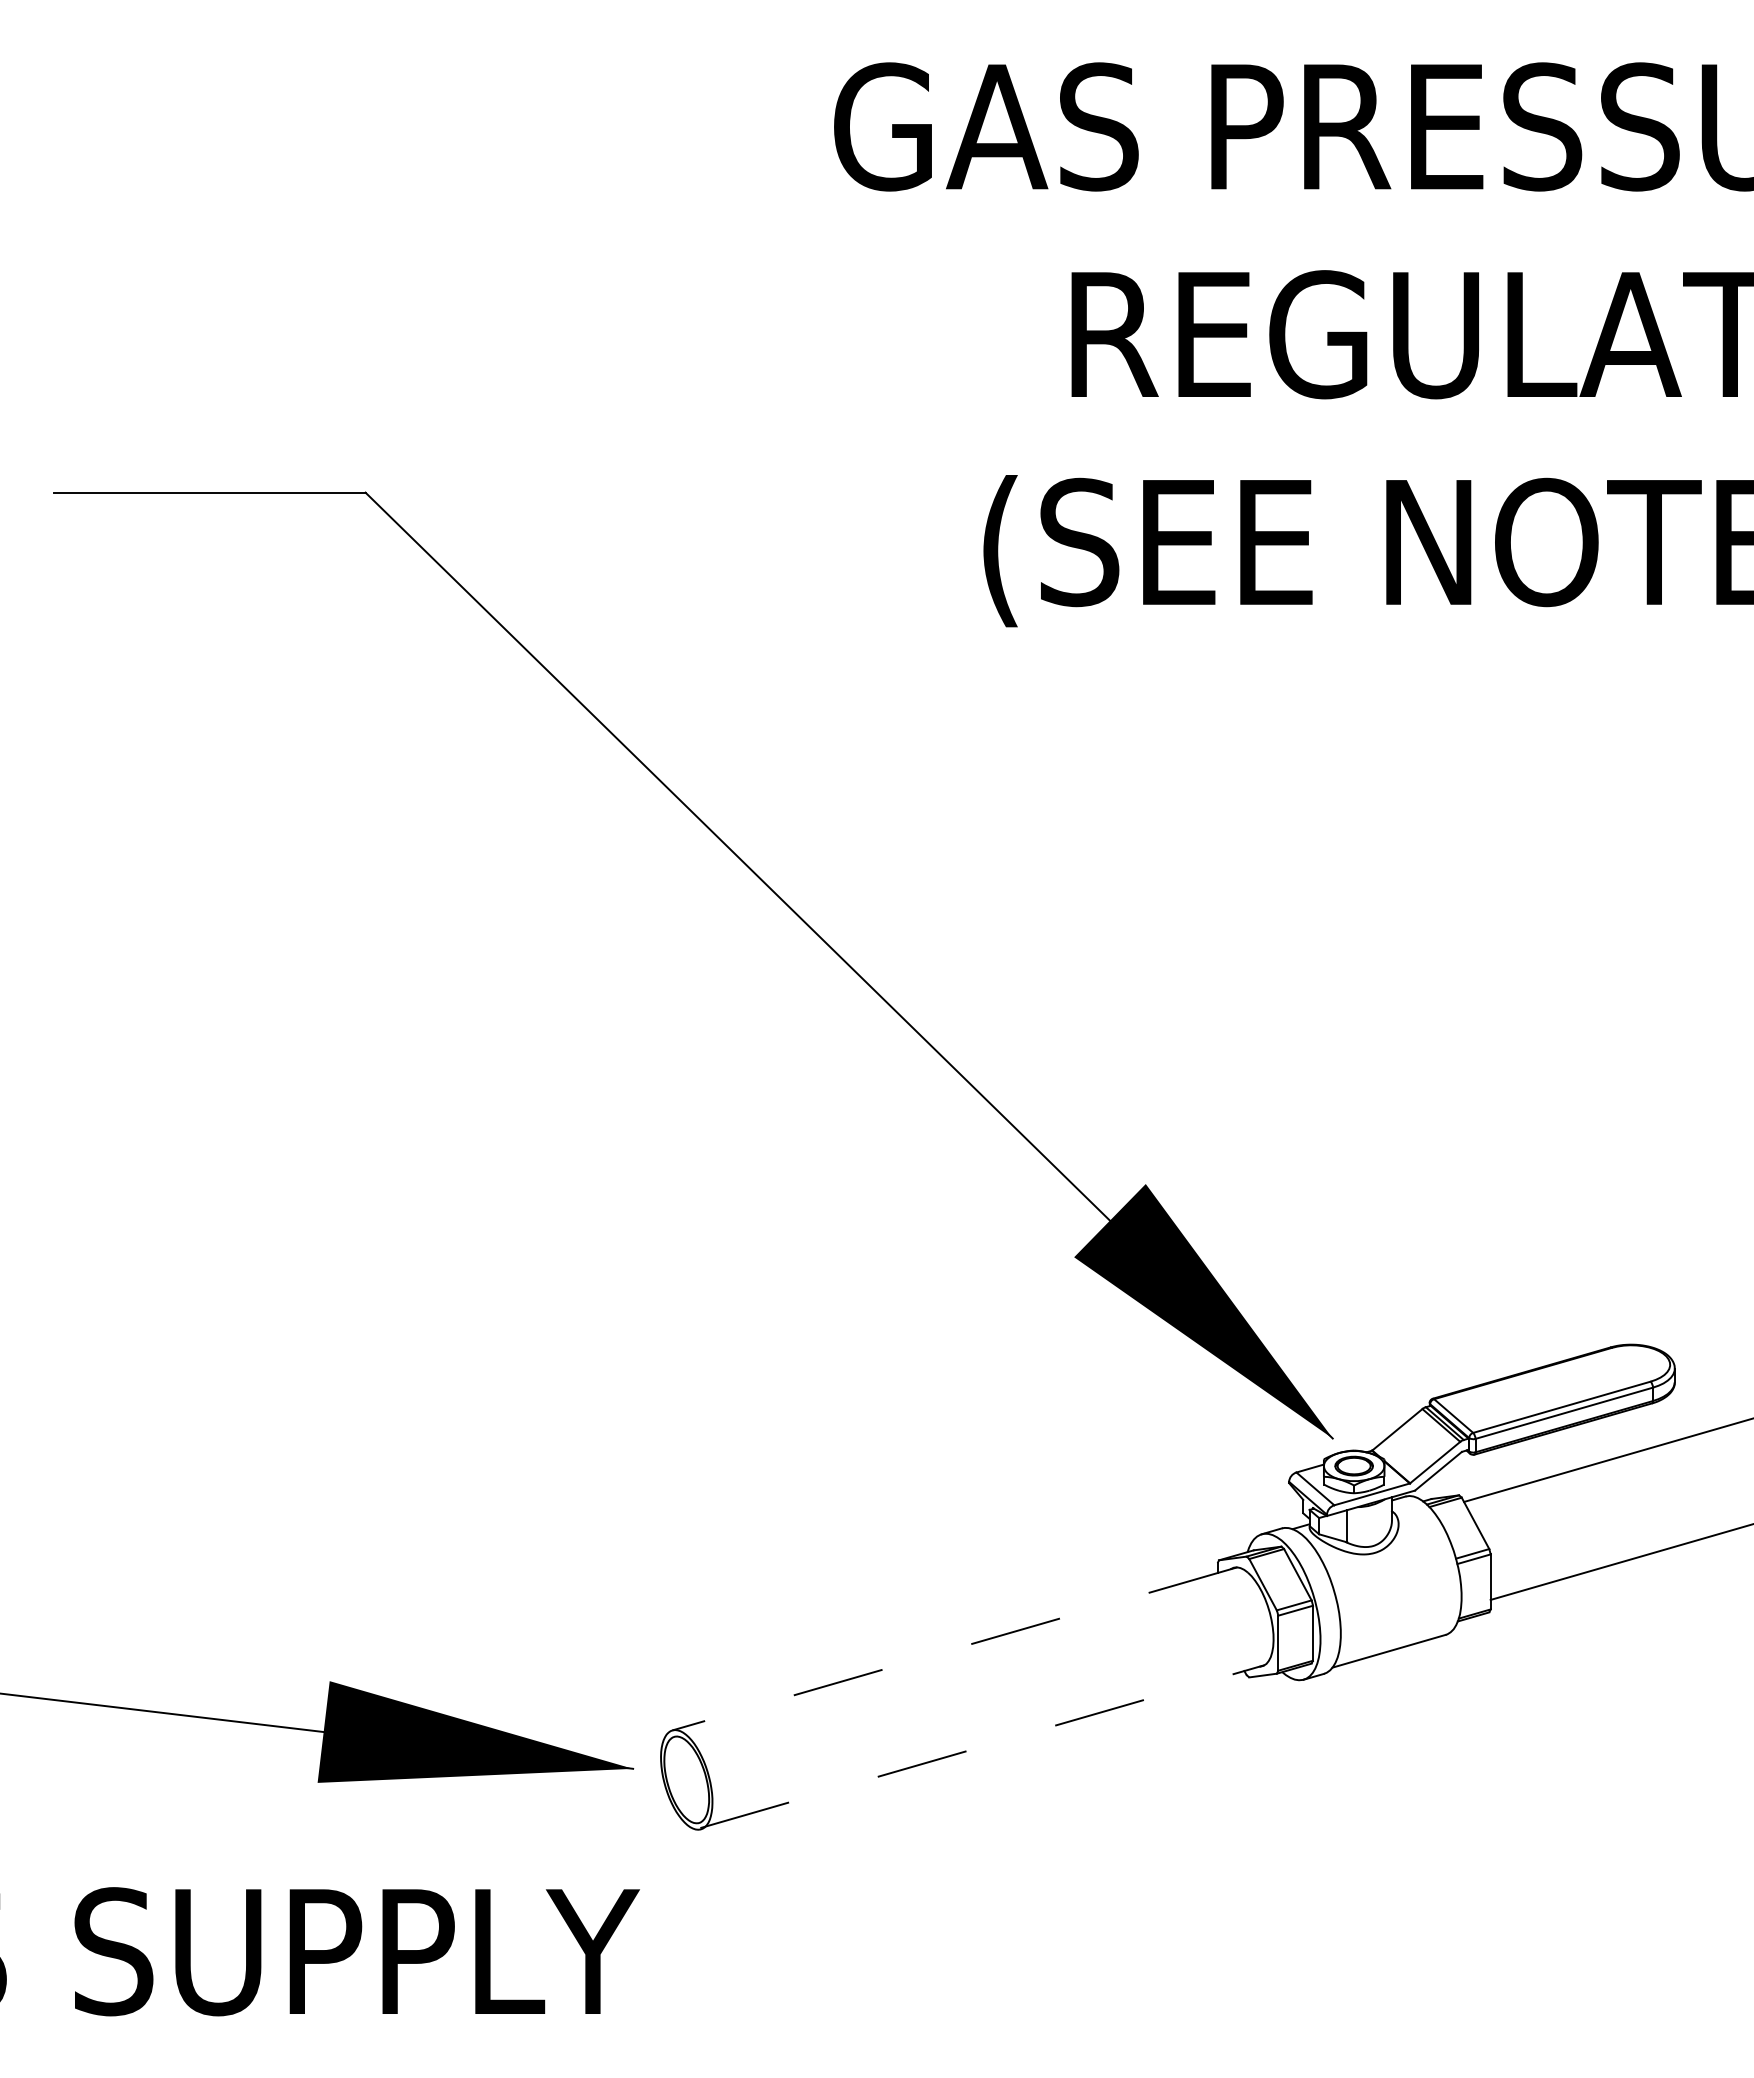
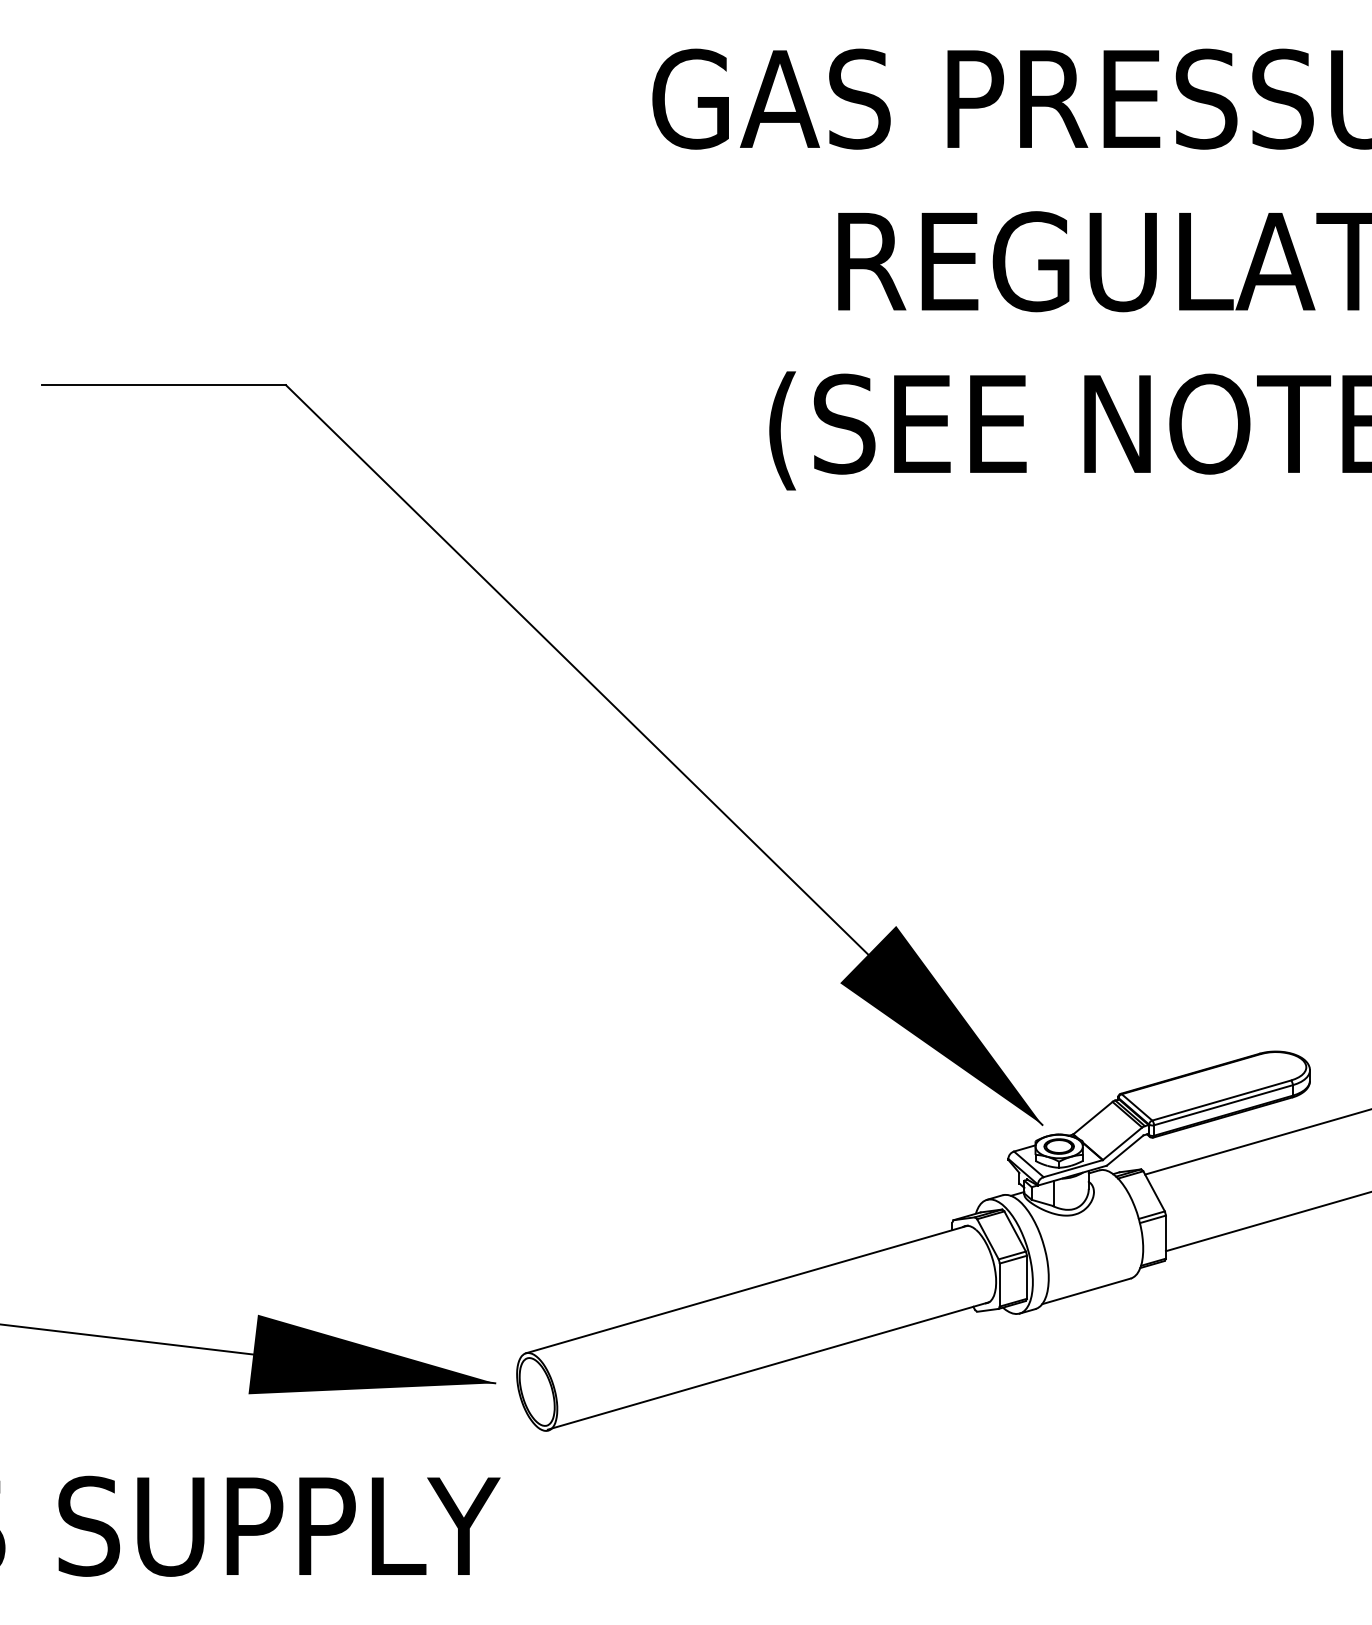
line: (954, 1648) -> (746, 1289), dashed -> solid
line: (982, 1746) -> (768, 1365), dashed -> solid

